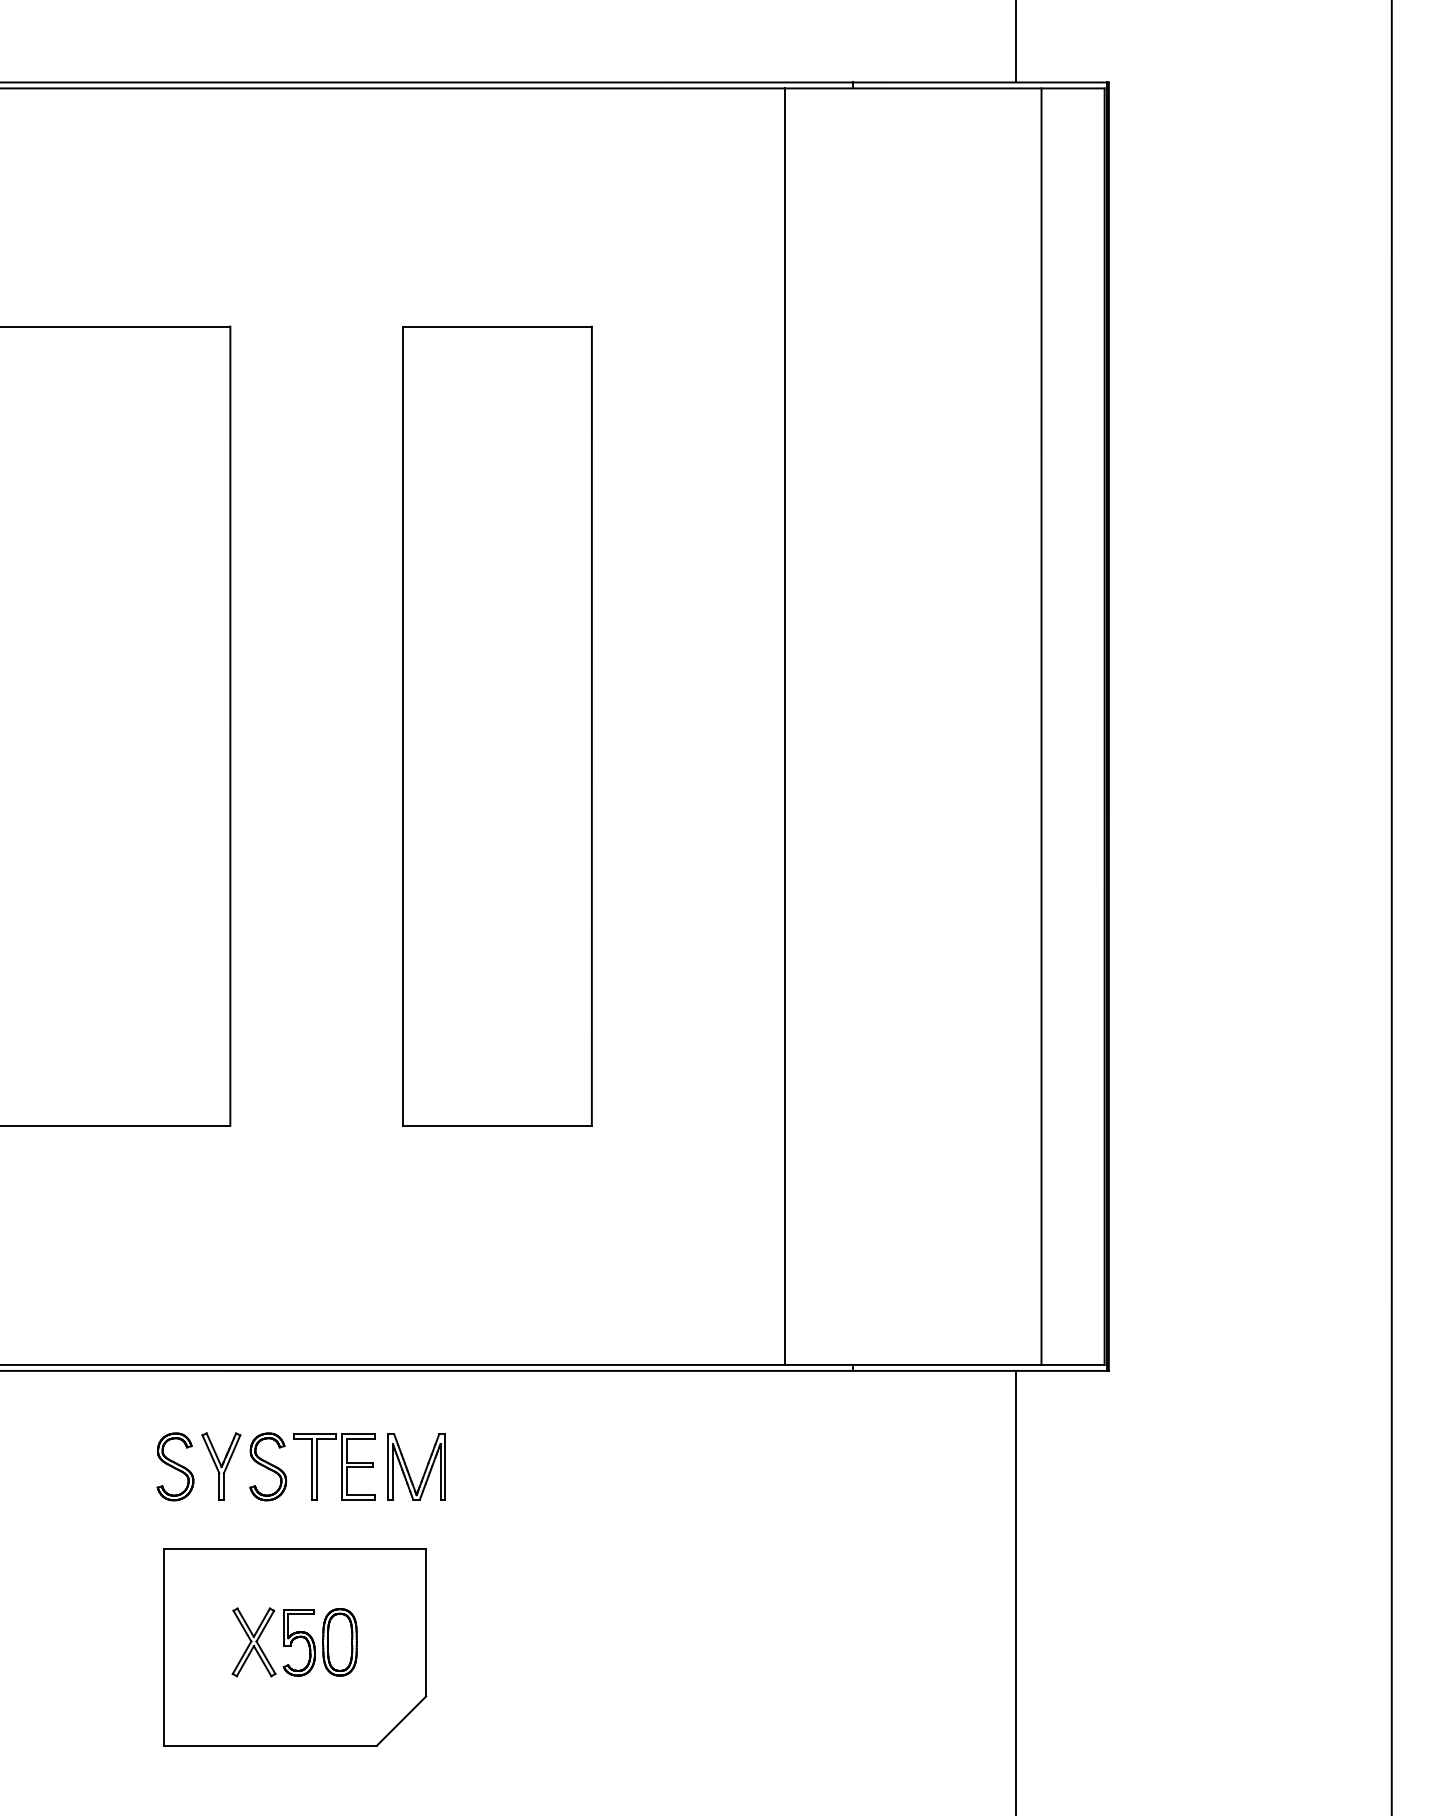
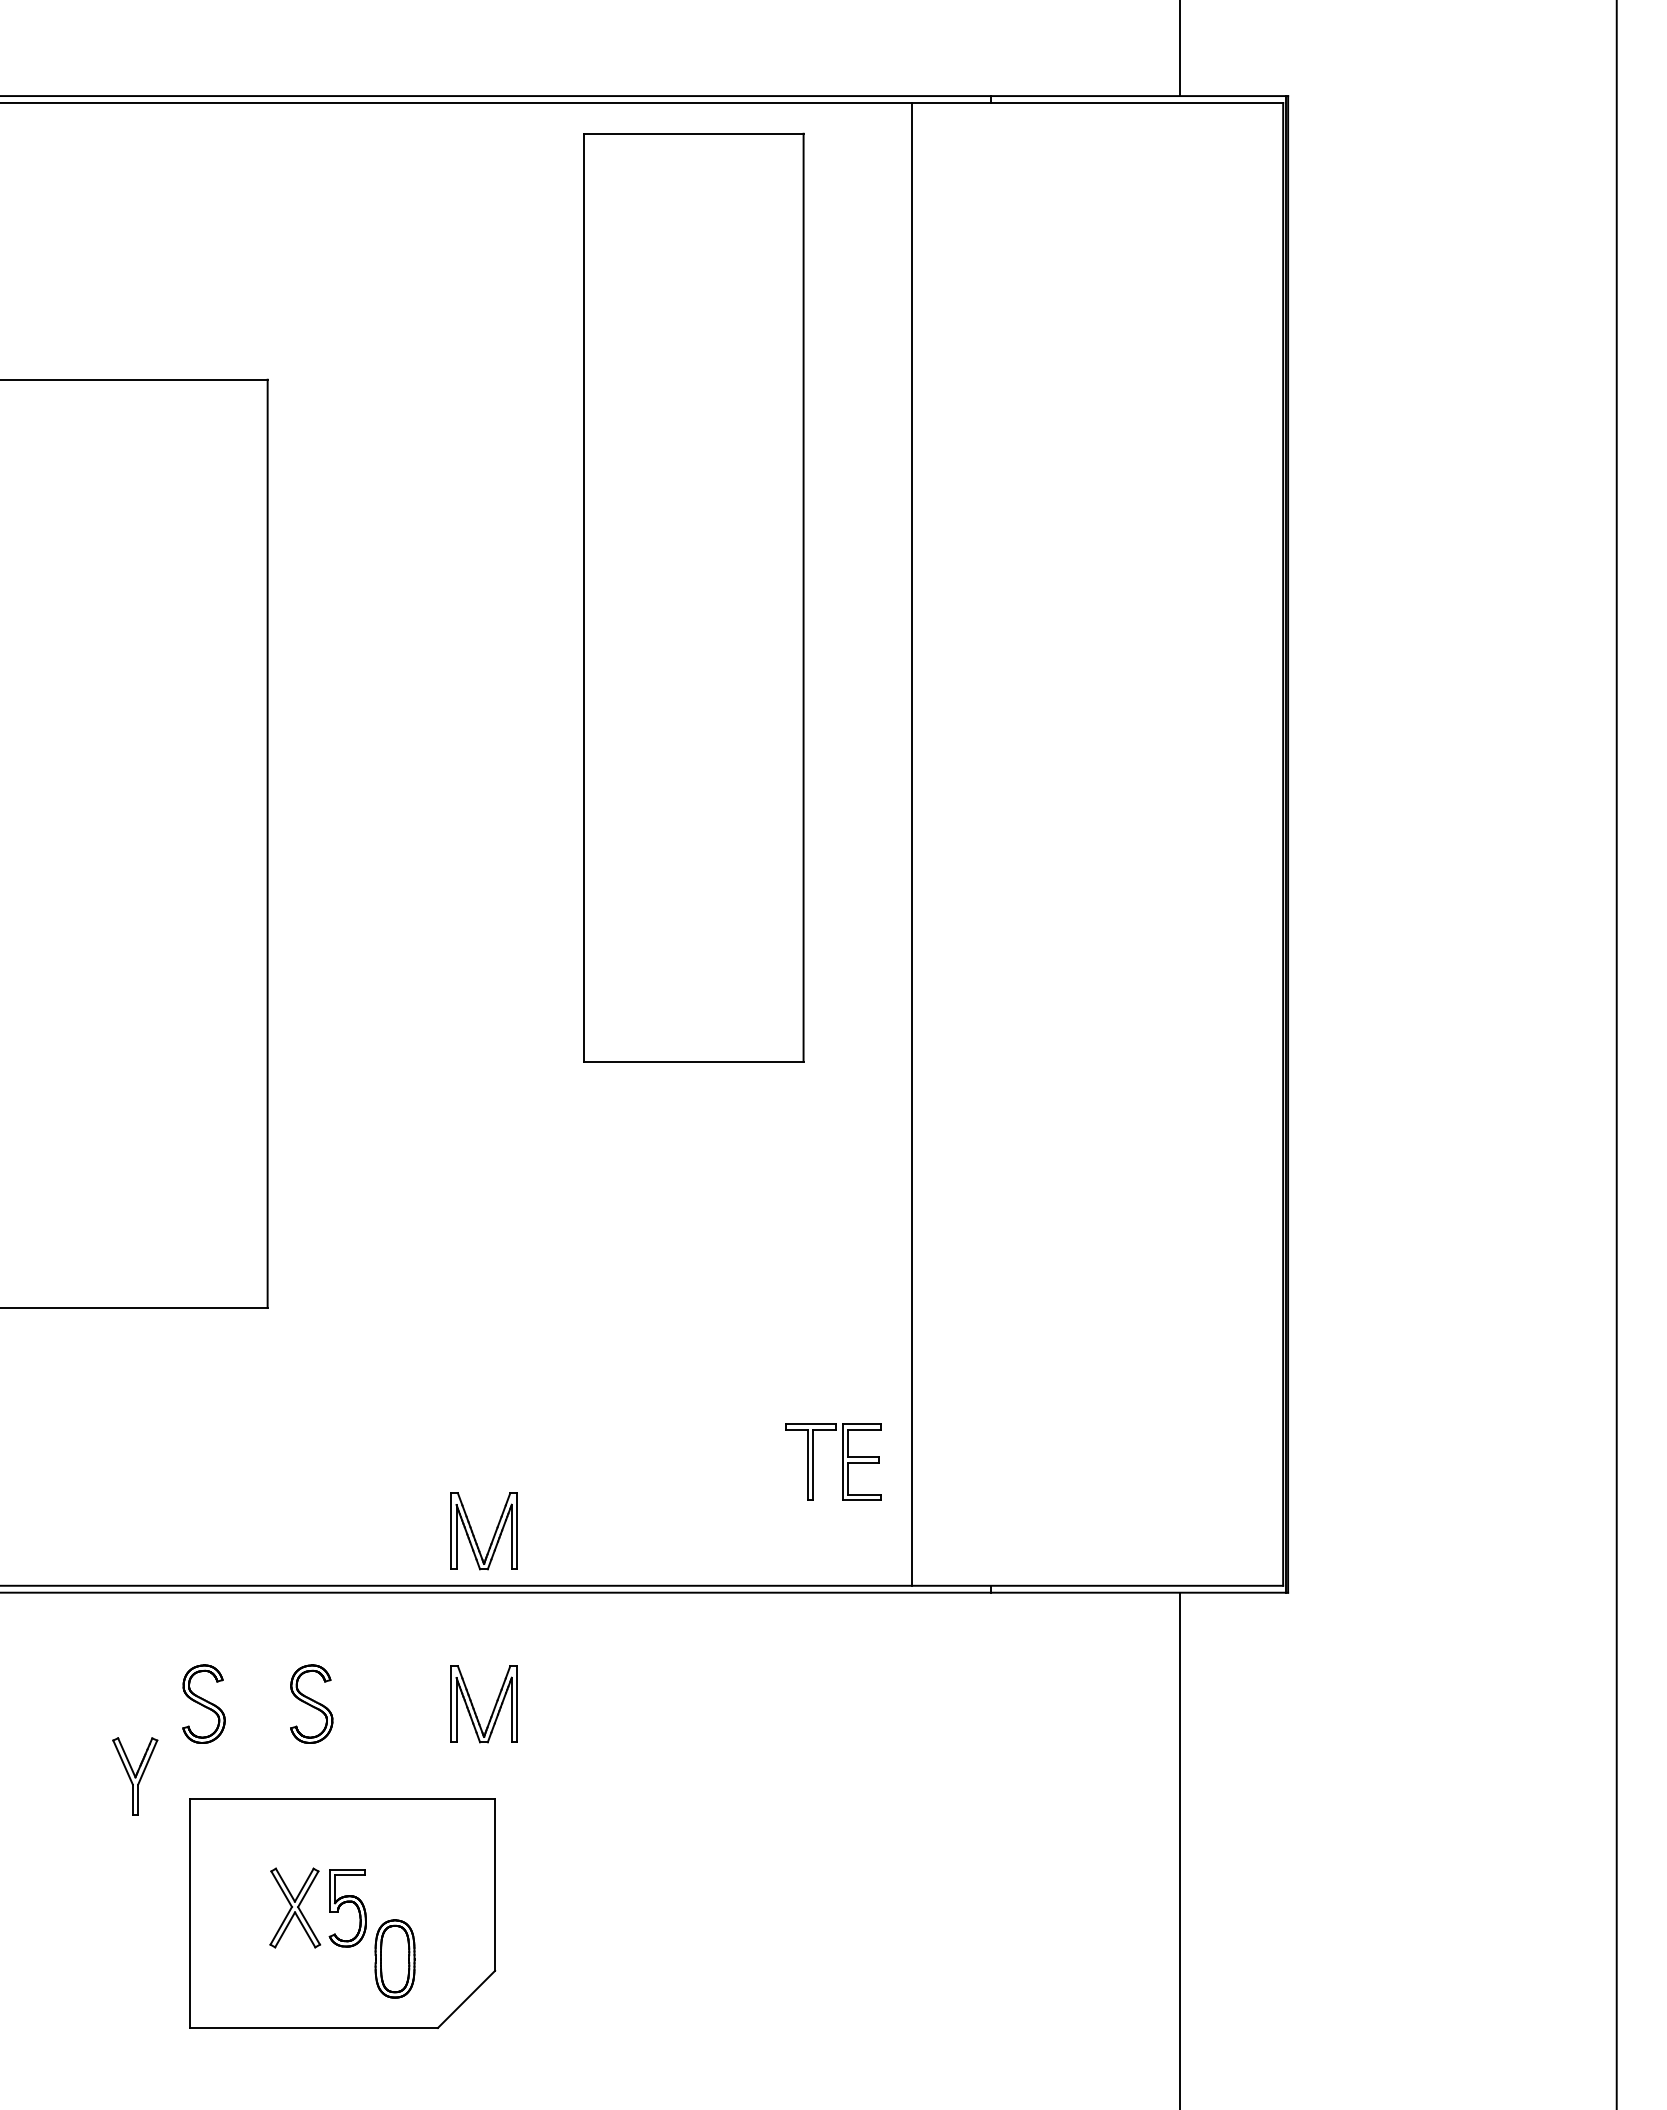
part: (497, 725) -> (693, 597), moved
line: (1041, 726) -> (1209, 844), removed
part: (408, 1320) -> (474, 1534), added
part: (221, 1466) -> (135, 1776), moved
part: (342, 1466) -> (842, 1461), moved
part: (339, 1641) -> (394, 1958), moved

